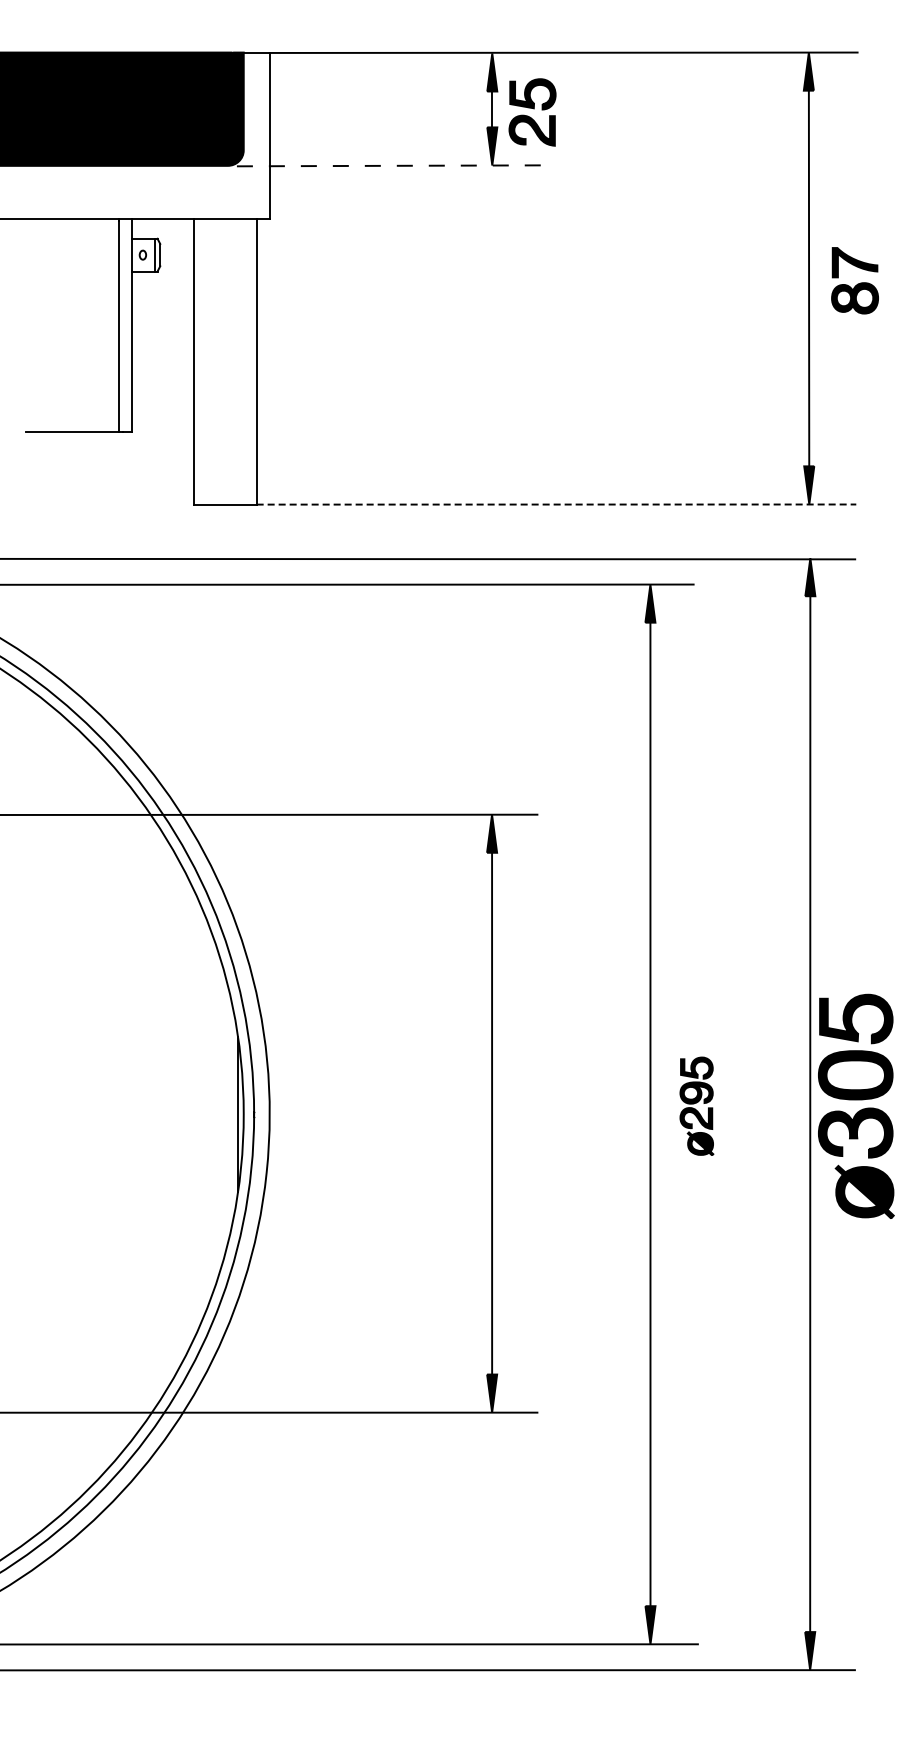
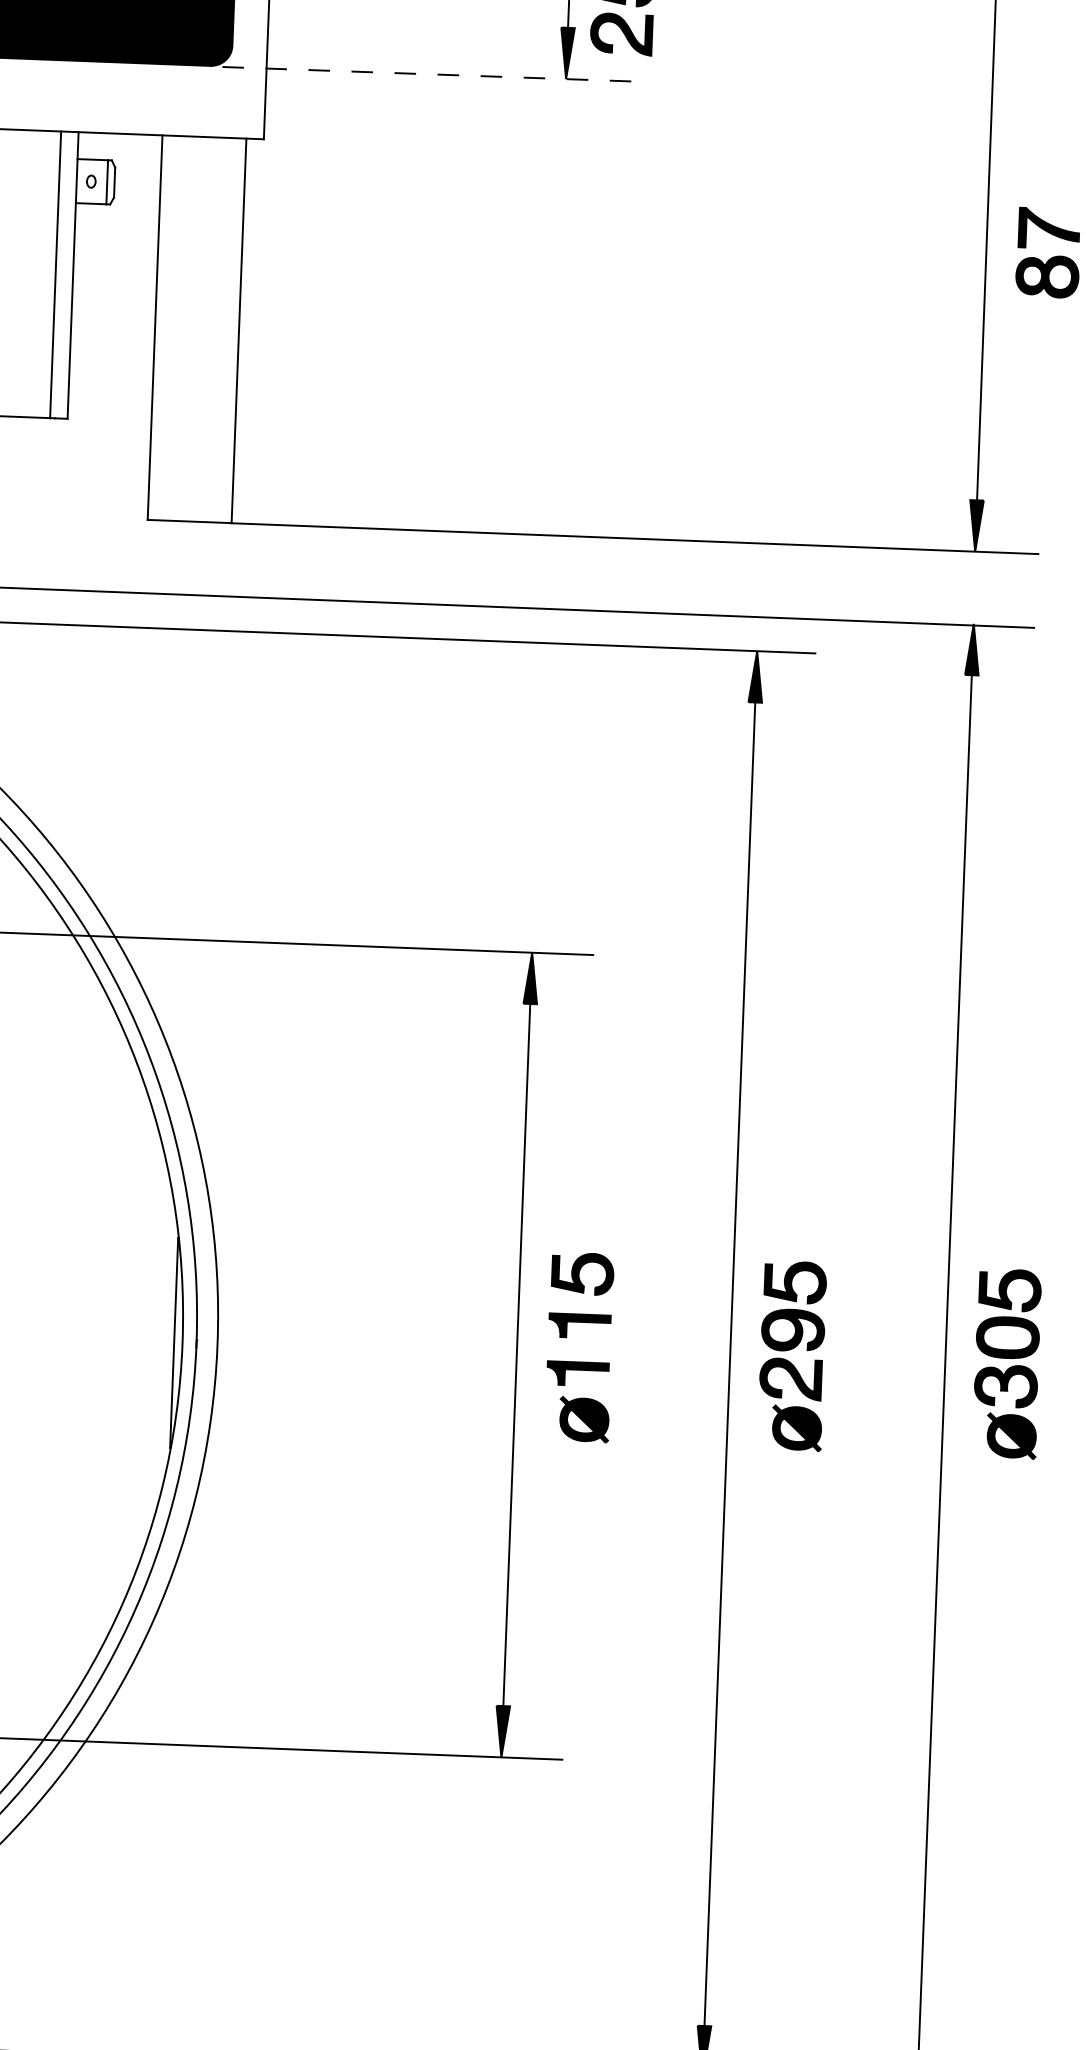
line: (556, 504) -> (634, 538), dashed -> solid
part: (529, 1099) -> (567, 1337), added
part: (696, 1105) -> (792, 1354), size x1.43
part: (856, 1105) -> (1007, 1362), size x0.62

